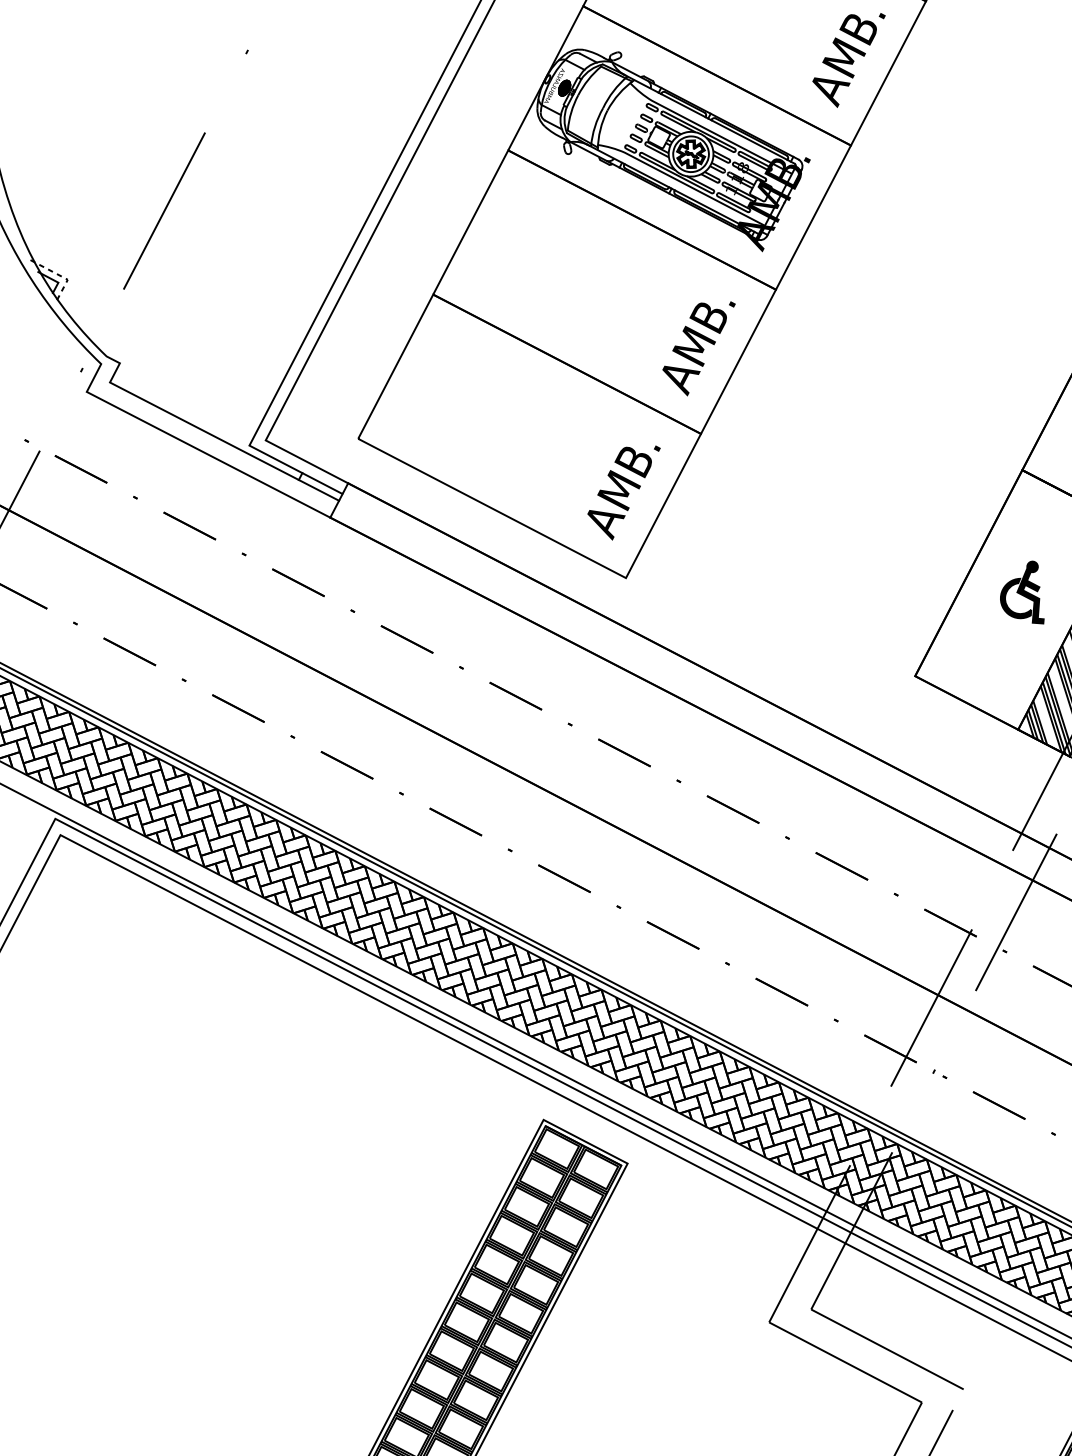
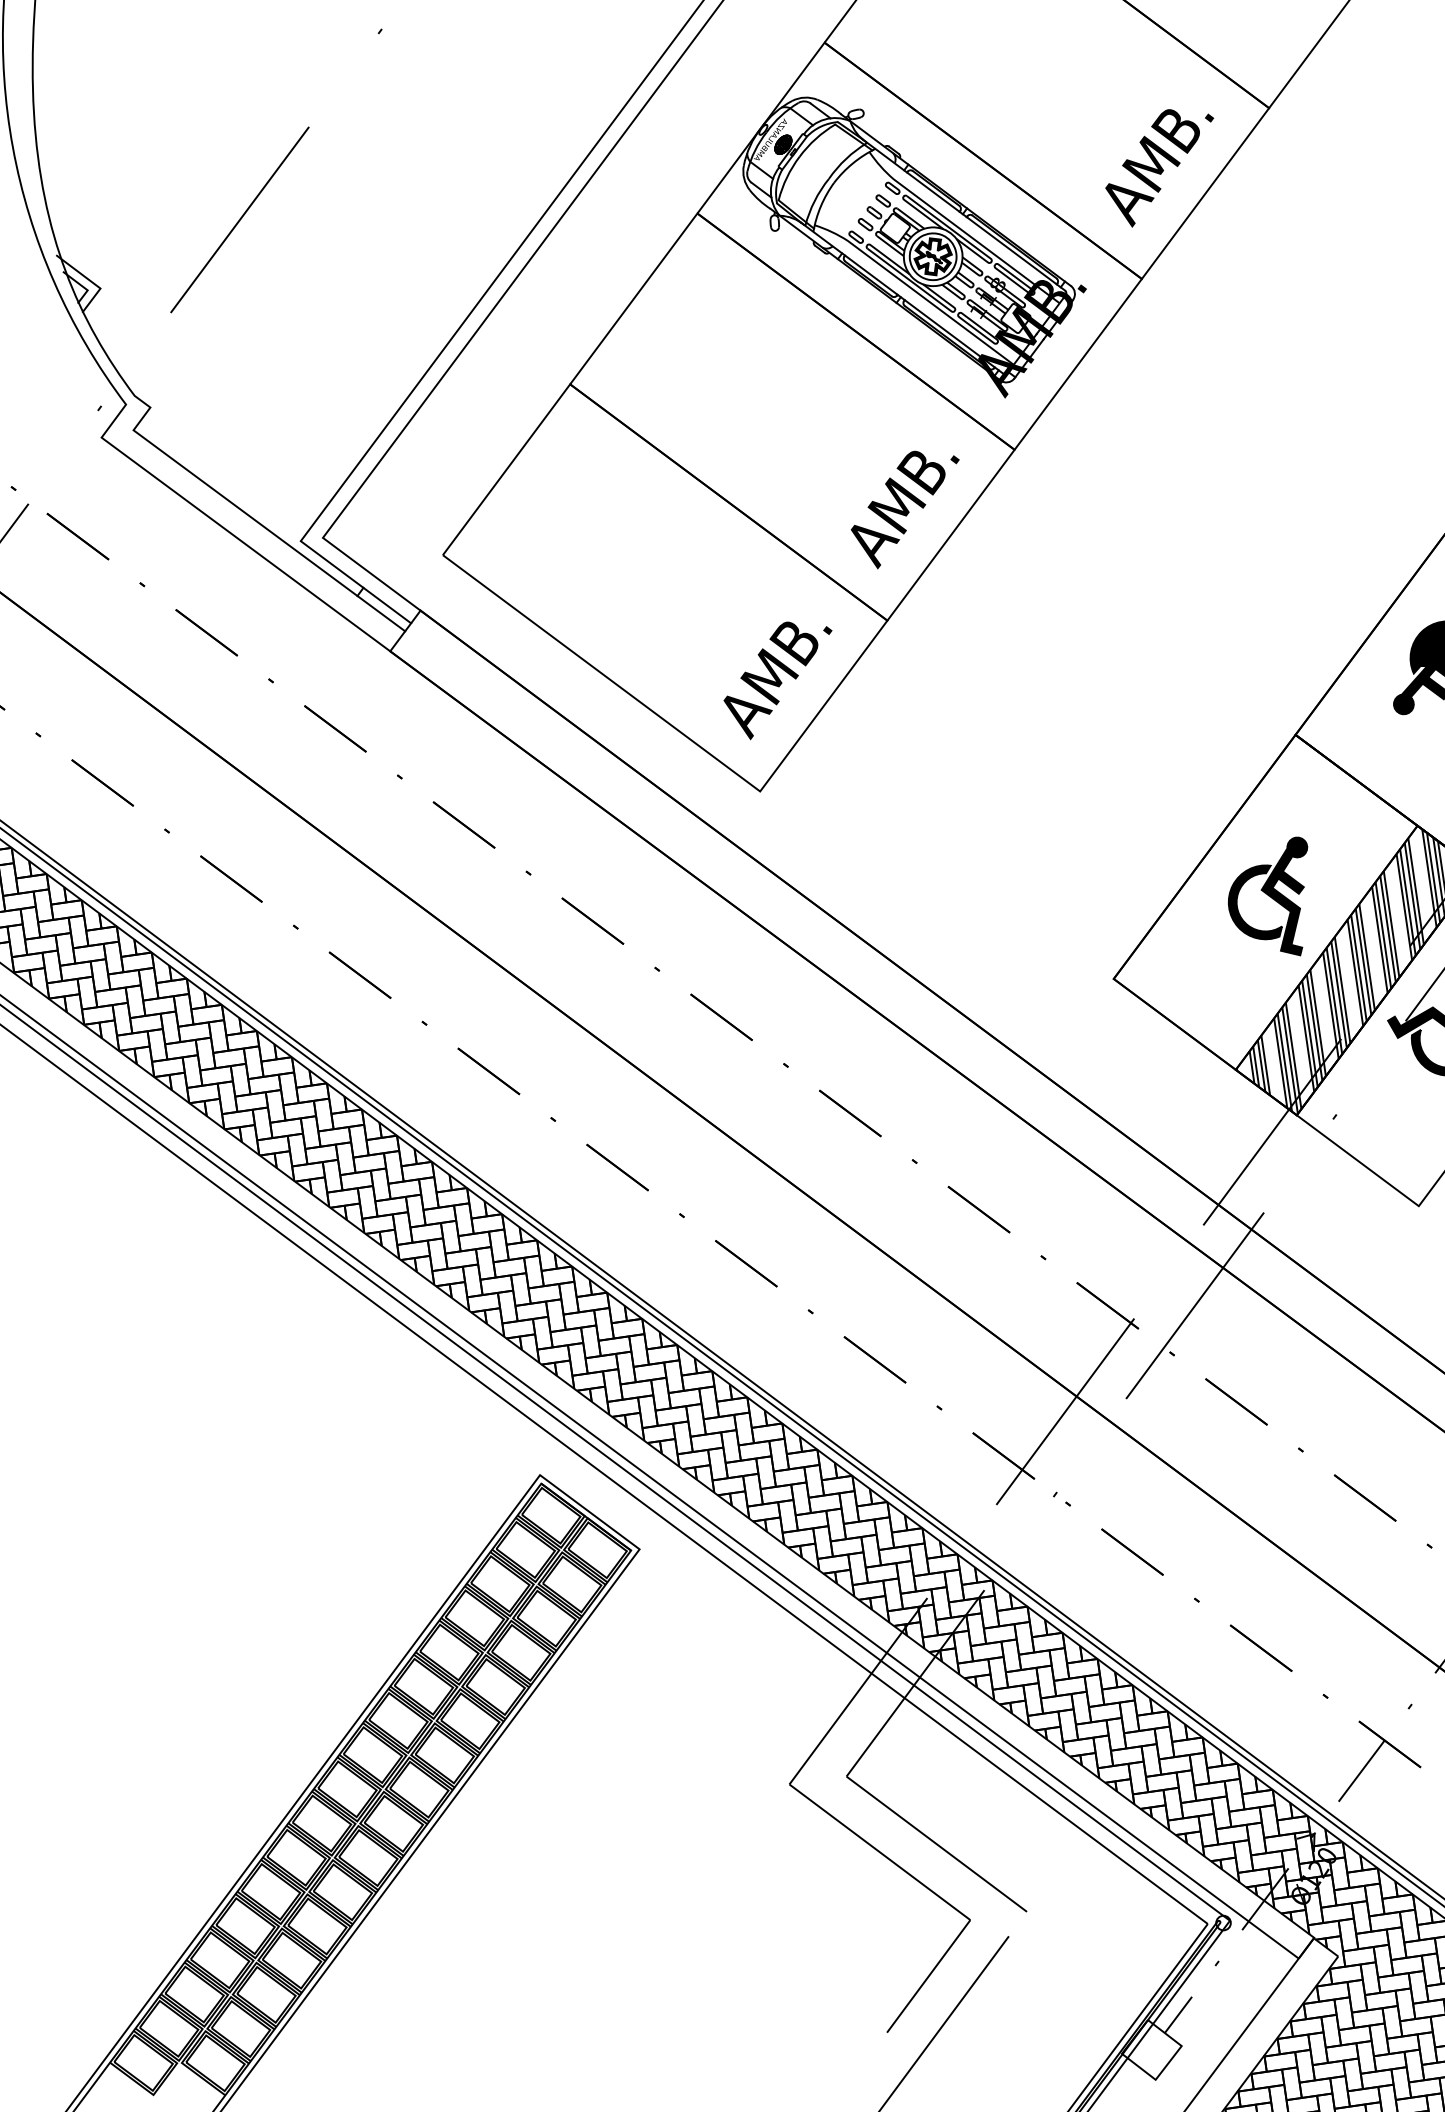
line: (60, 275) -> (91, 281), dashed -> solid
part: (1020, 595) -> (1267, 896), size x1.43

